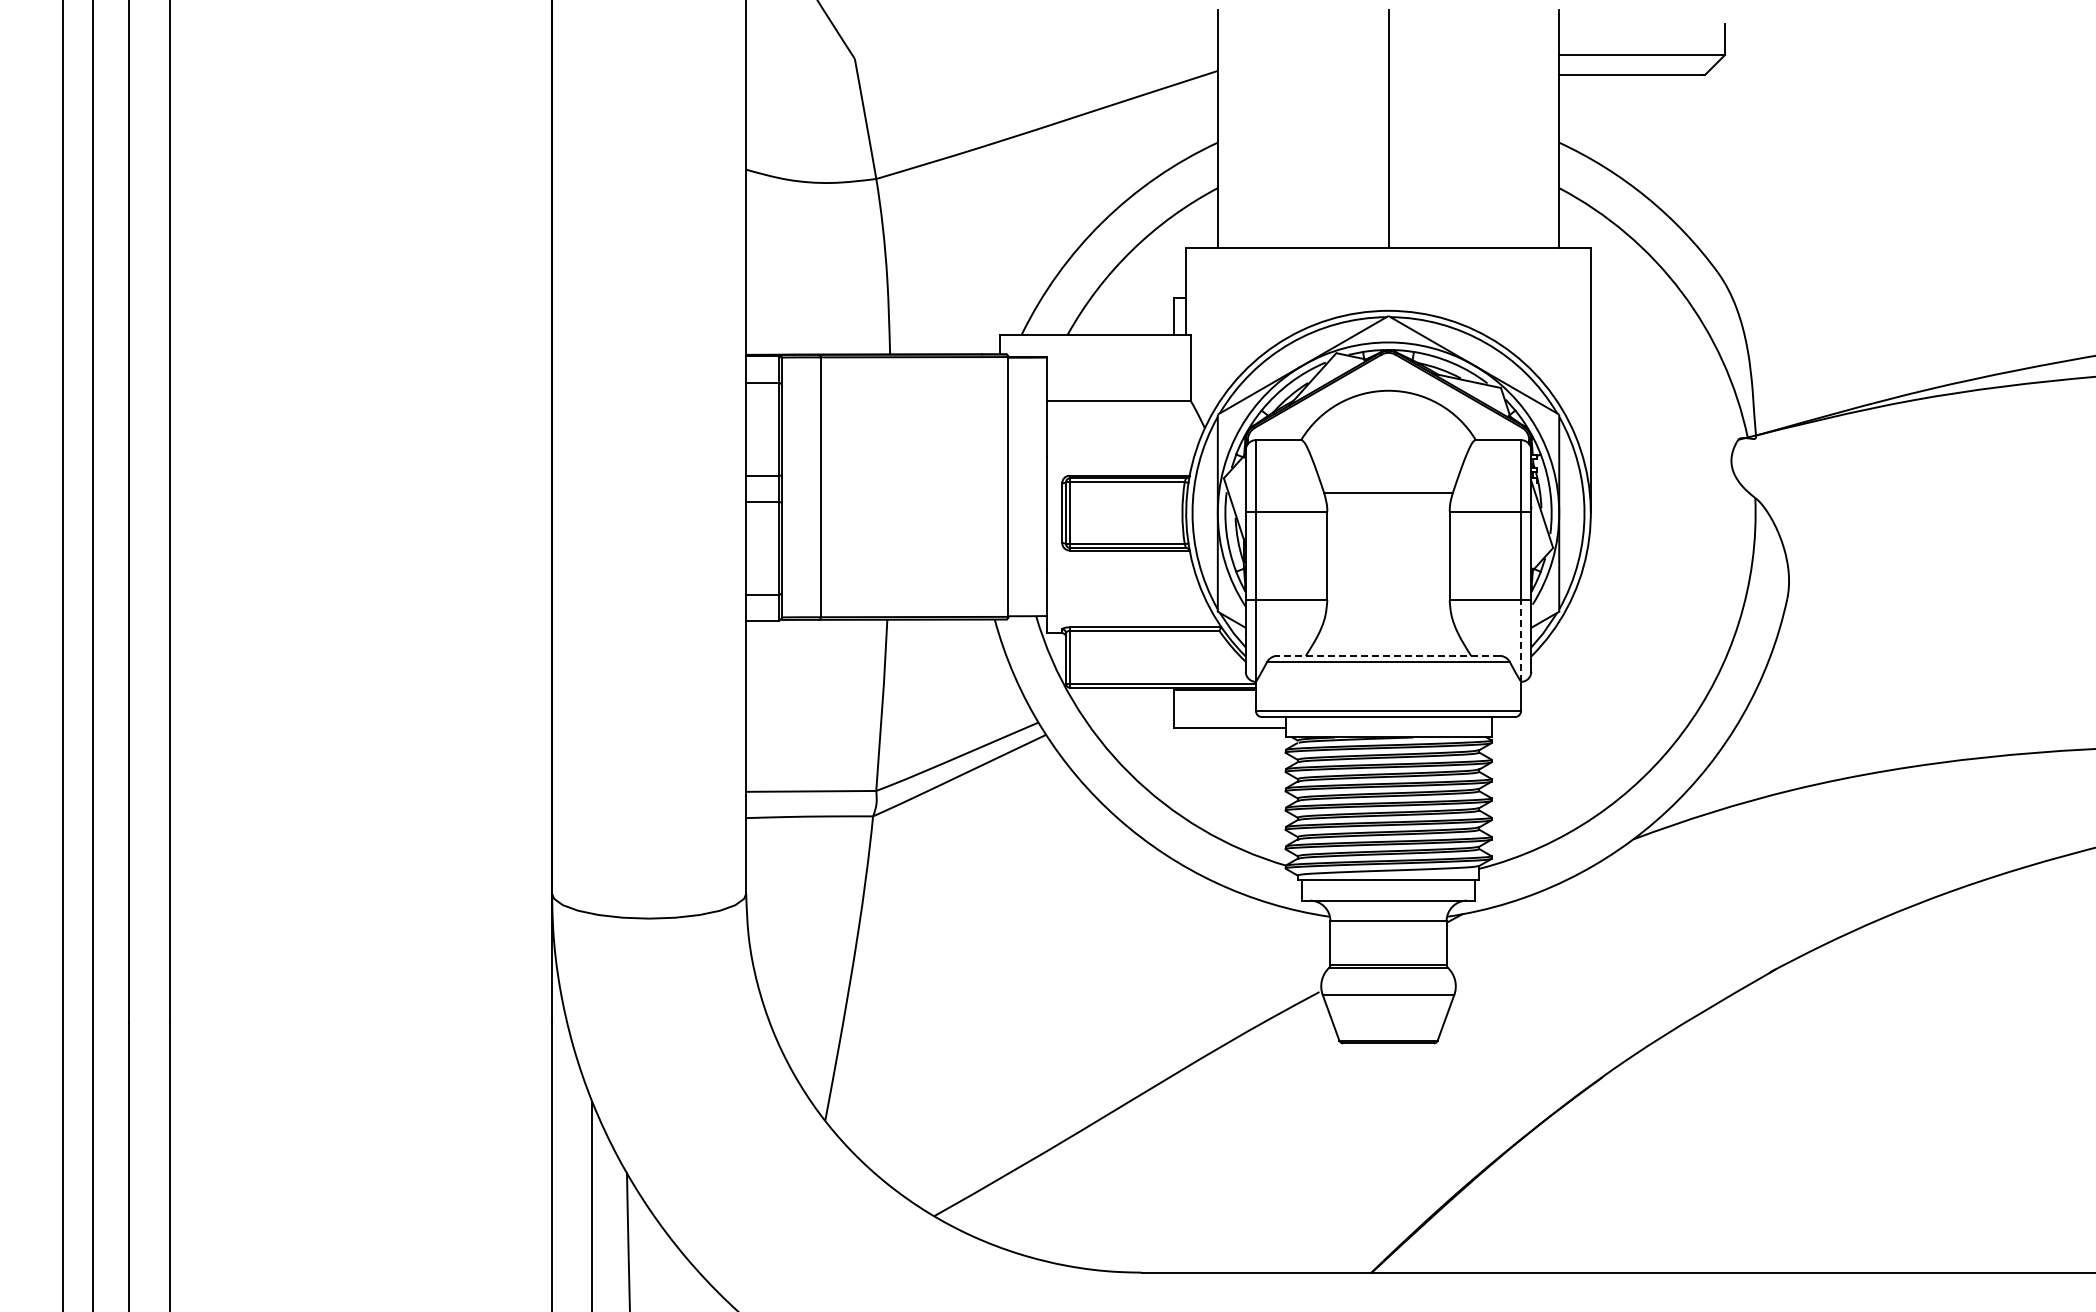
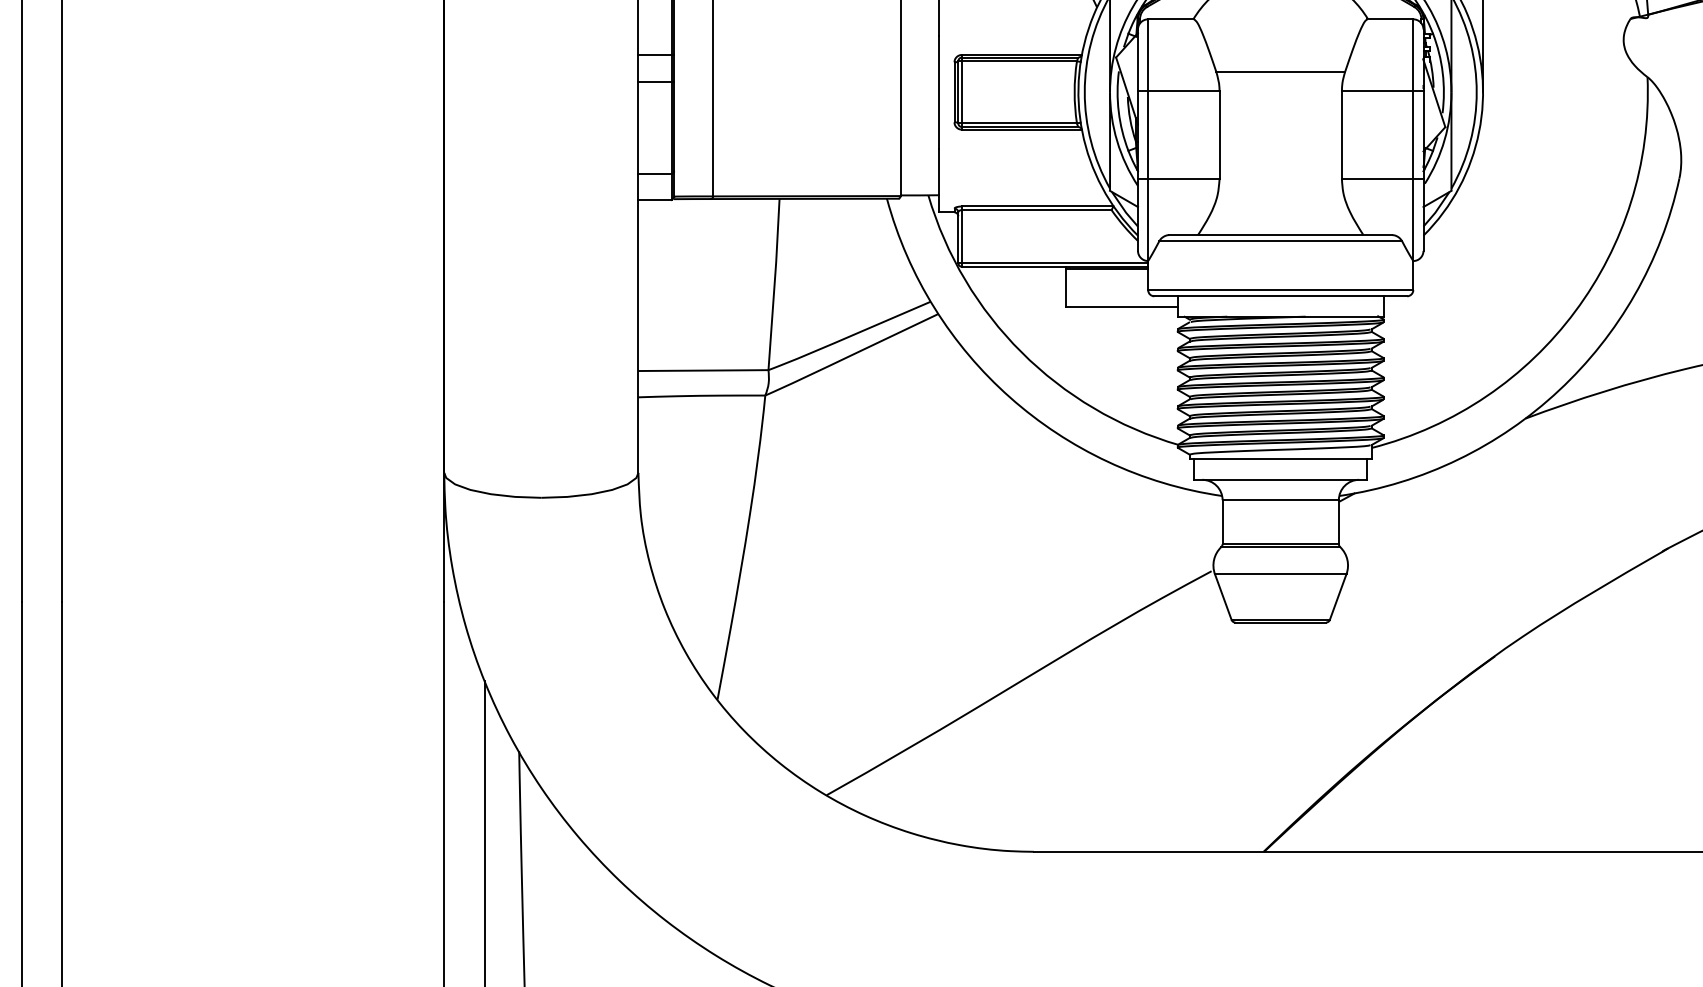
line: (1521, 641) -> (1413, 220), dashed -> solid
line: (1388, 655) -> (1280, 234), dashed -> solid

